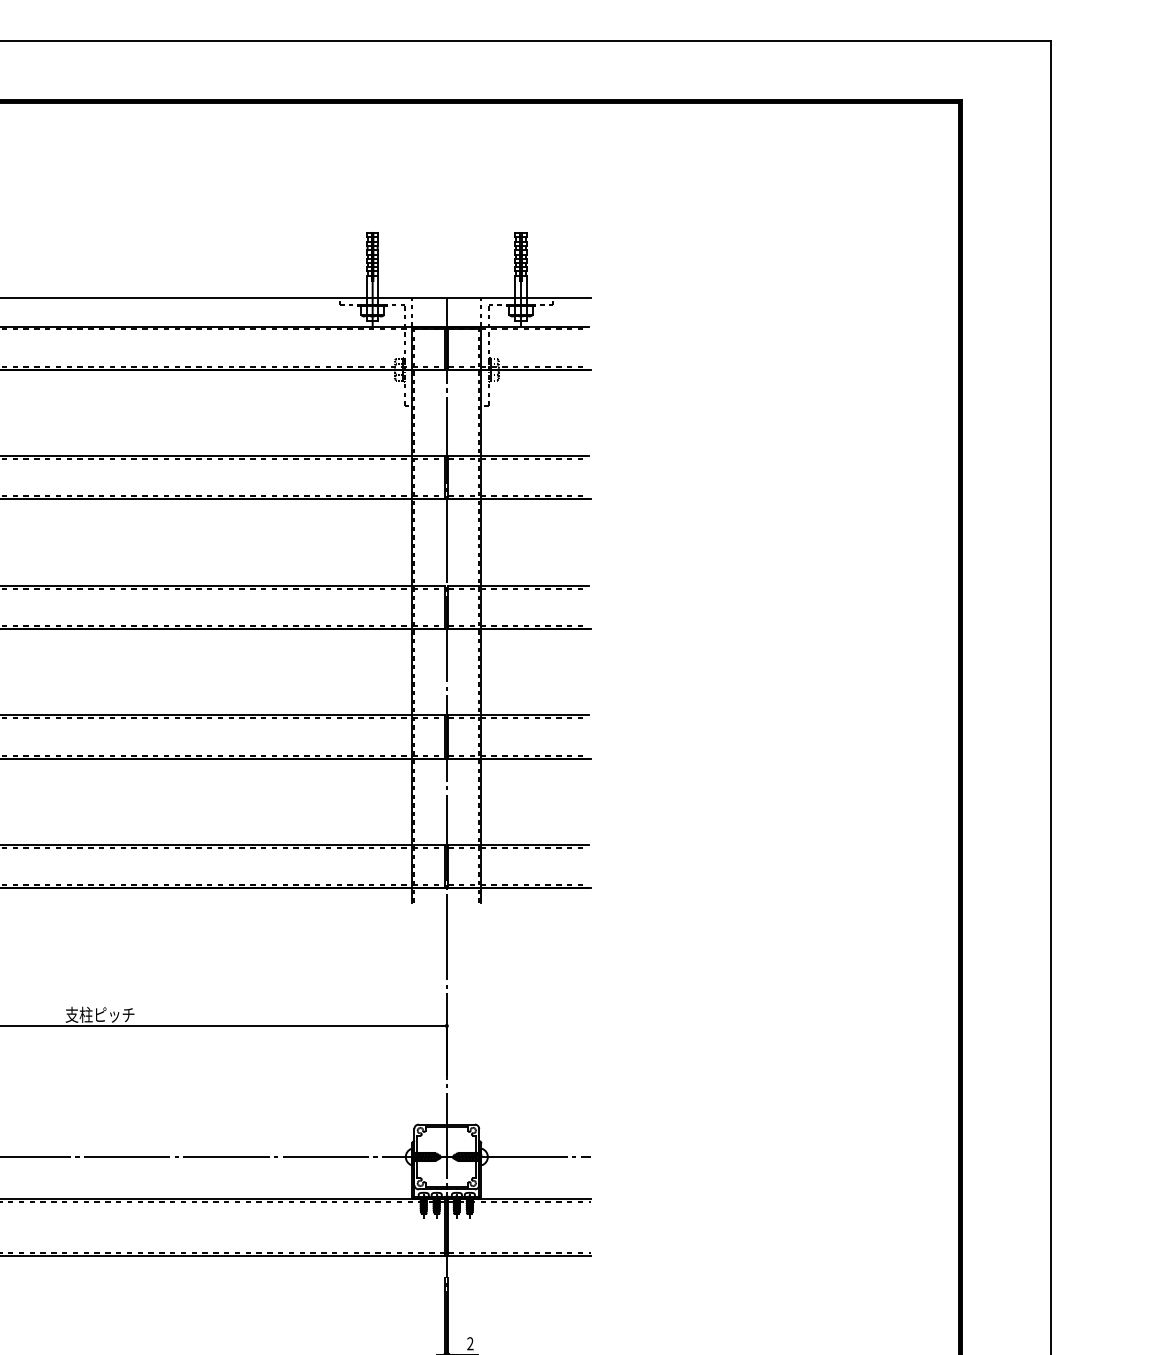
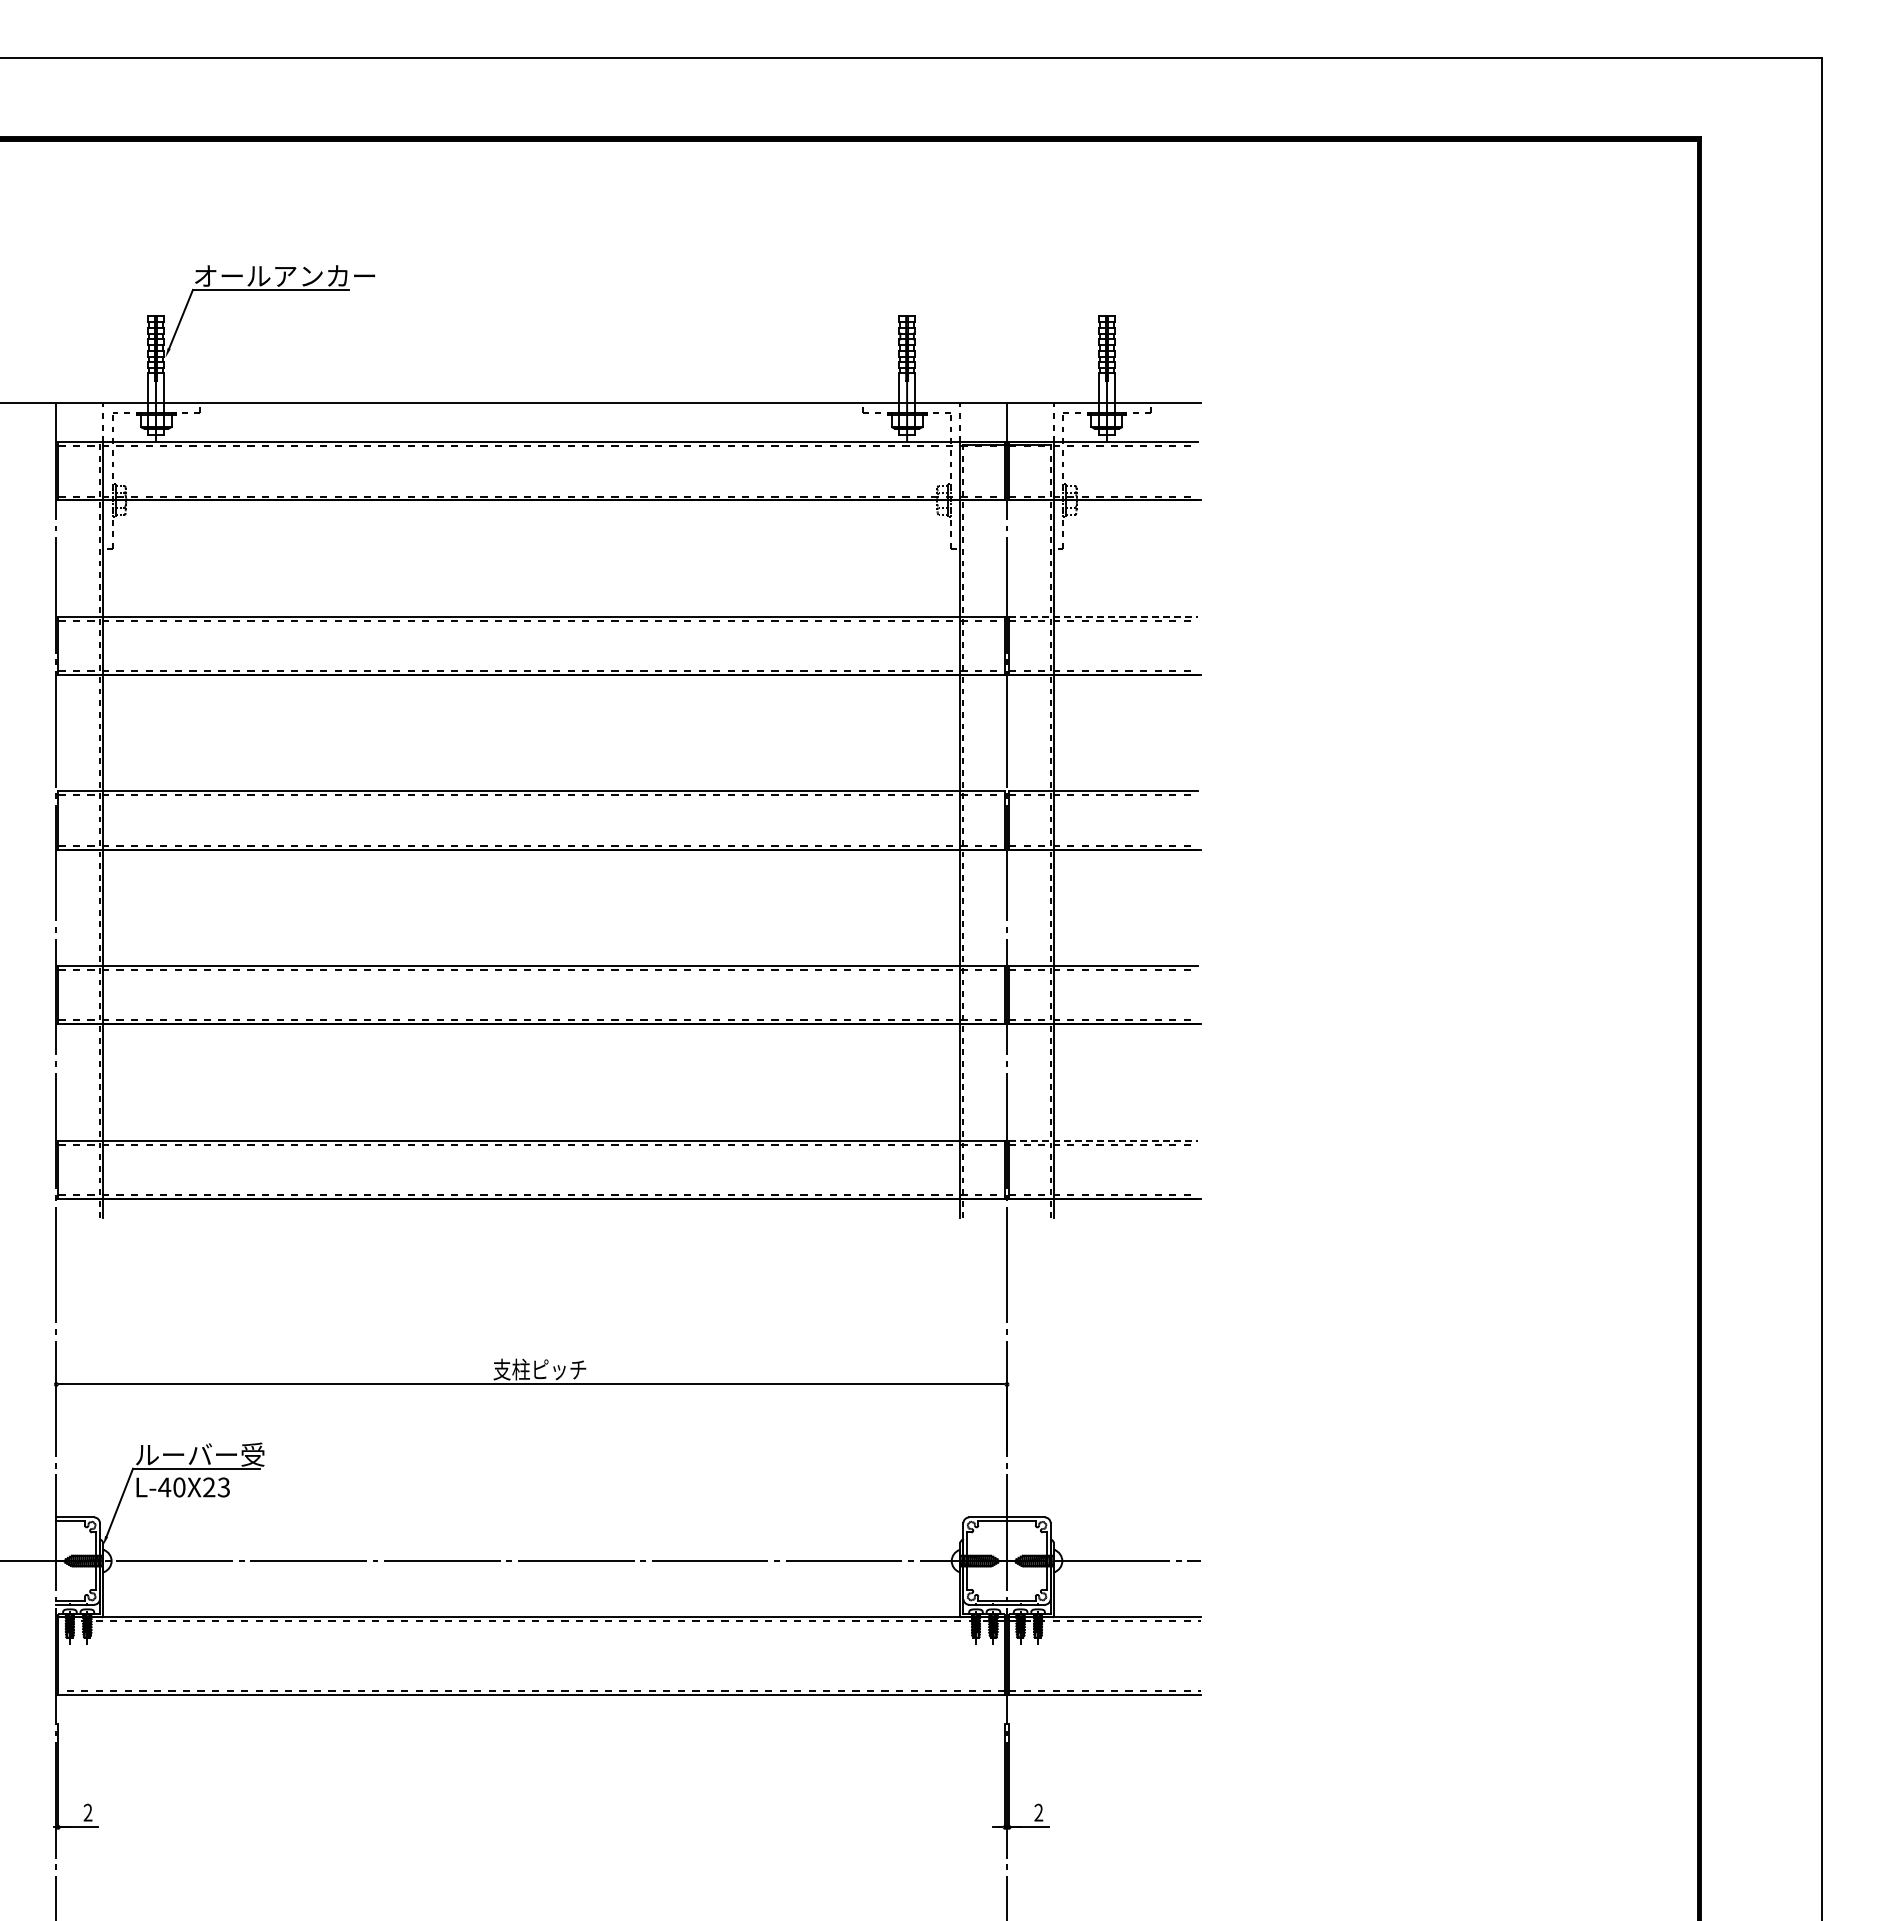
line: (518, 455) -> (1103, 616), solid -> dashed
line: (518, 844) -> (1103, 1140), solid -> dashed

